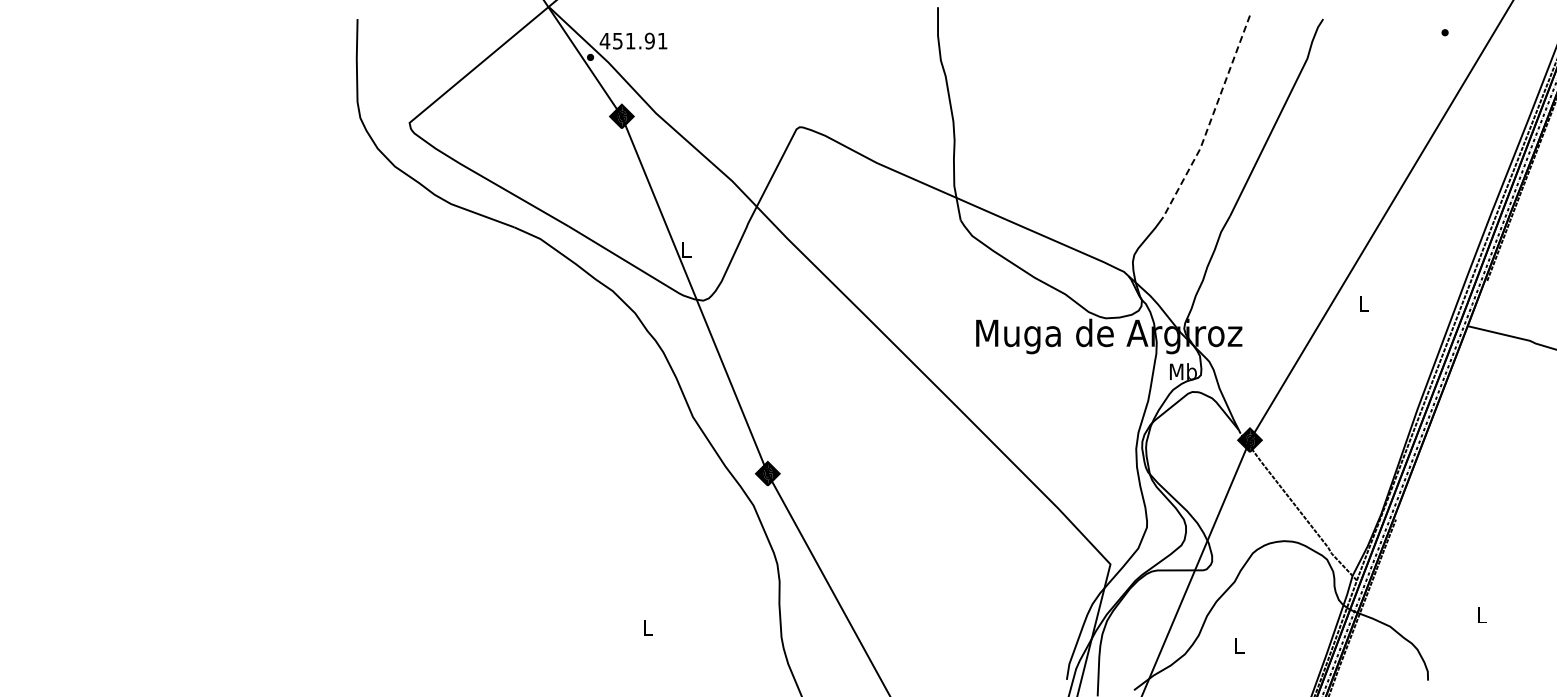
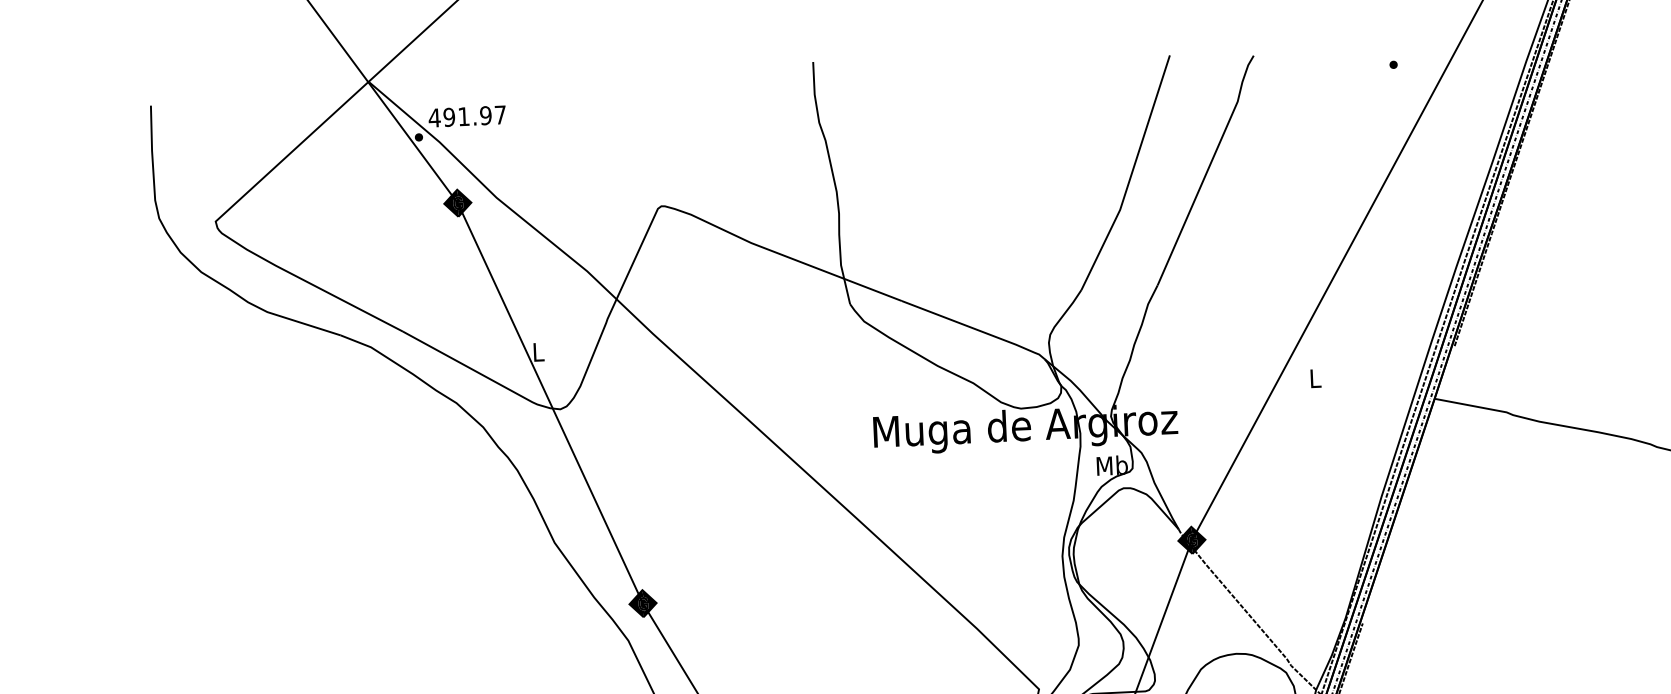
text: (639, 40) -> (474, 115), 451.91 -> 491.97
line: (1211, 119) -> (1131, 176), dashed -> solid

